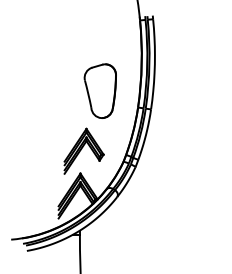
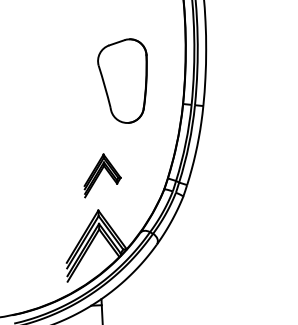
part: (83, 150) -> (101, 174), size x0.6

